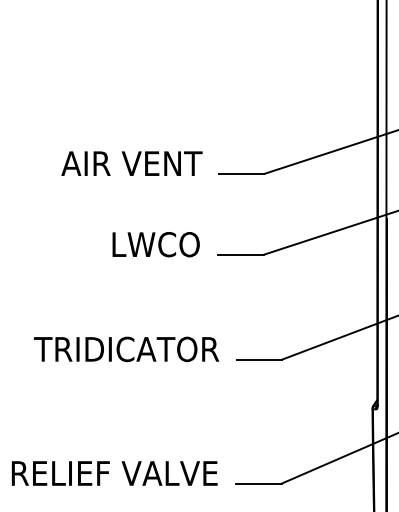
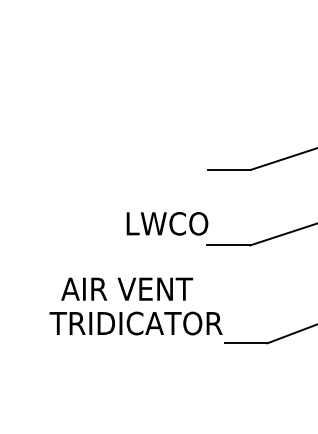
text: (131, 163) -> (126, 289), moved
text: (155, 244) -> (166, 223), moved
text: (126, 349) -> (136, 323), moved

